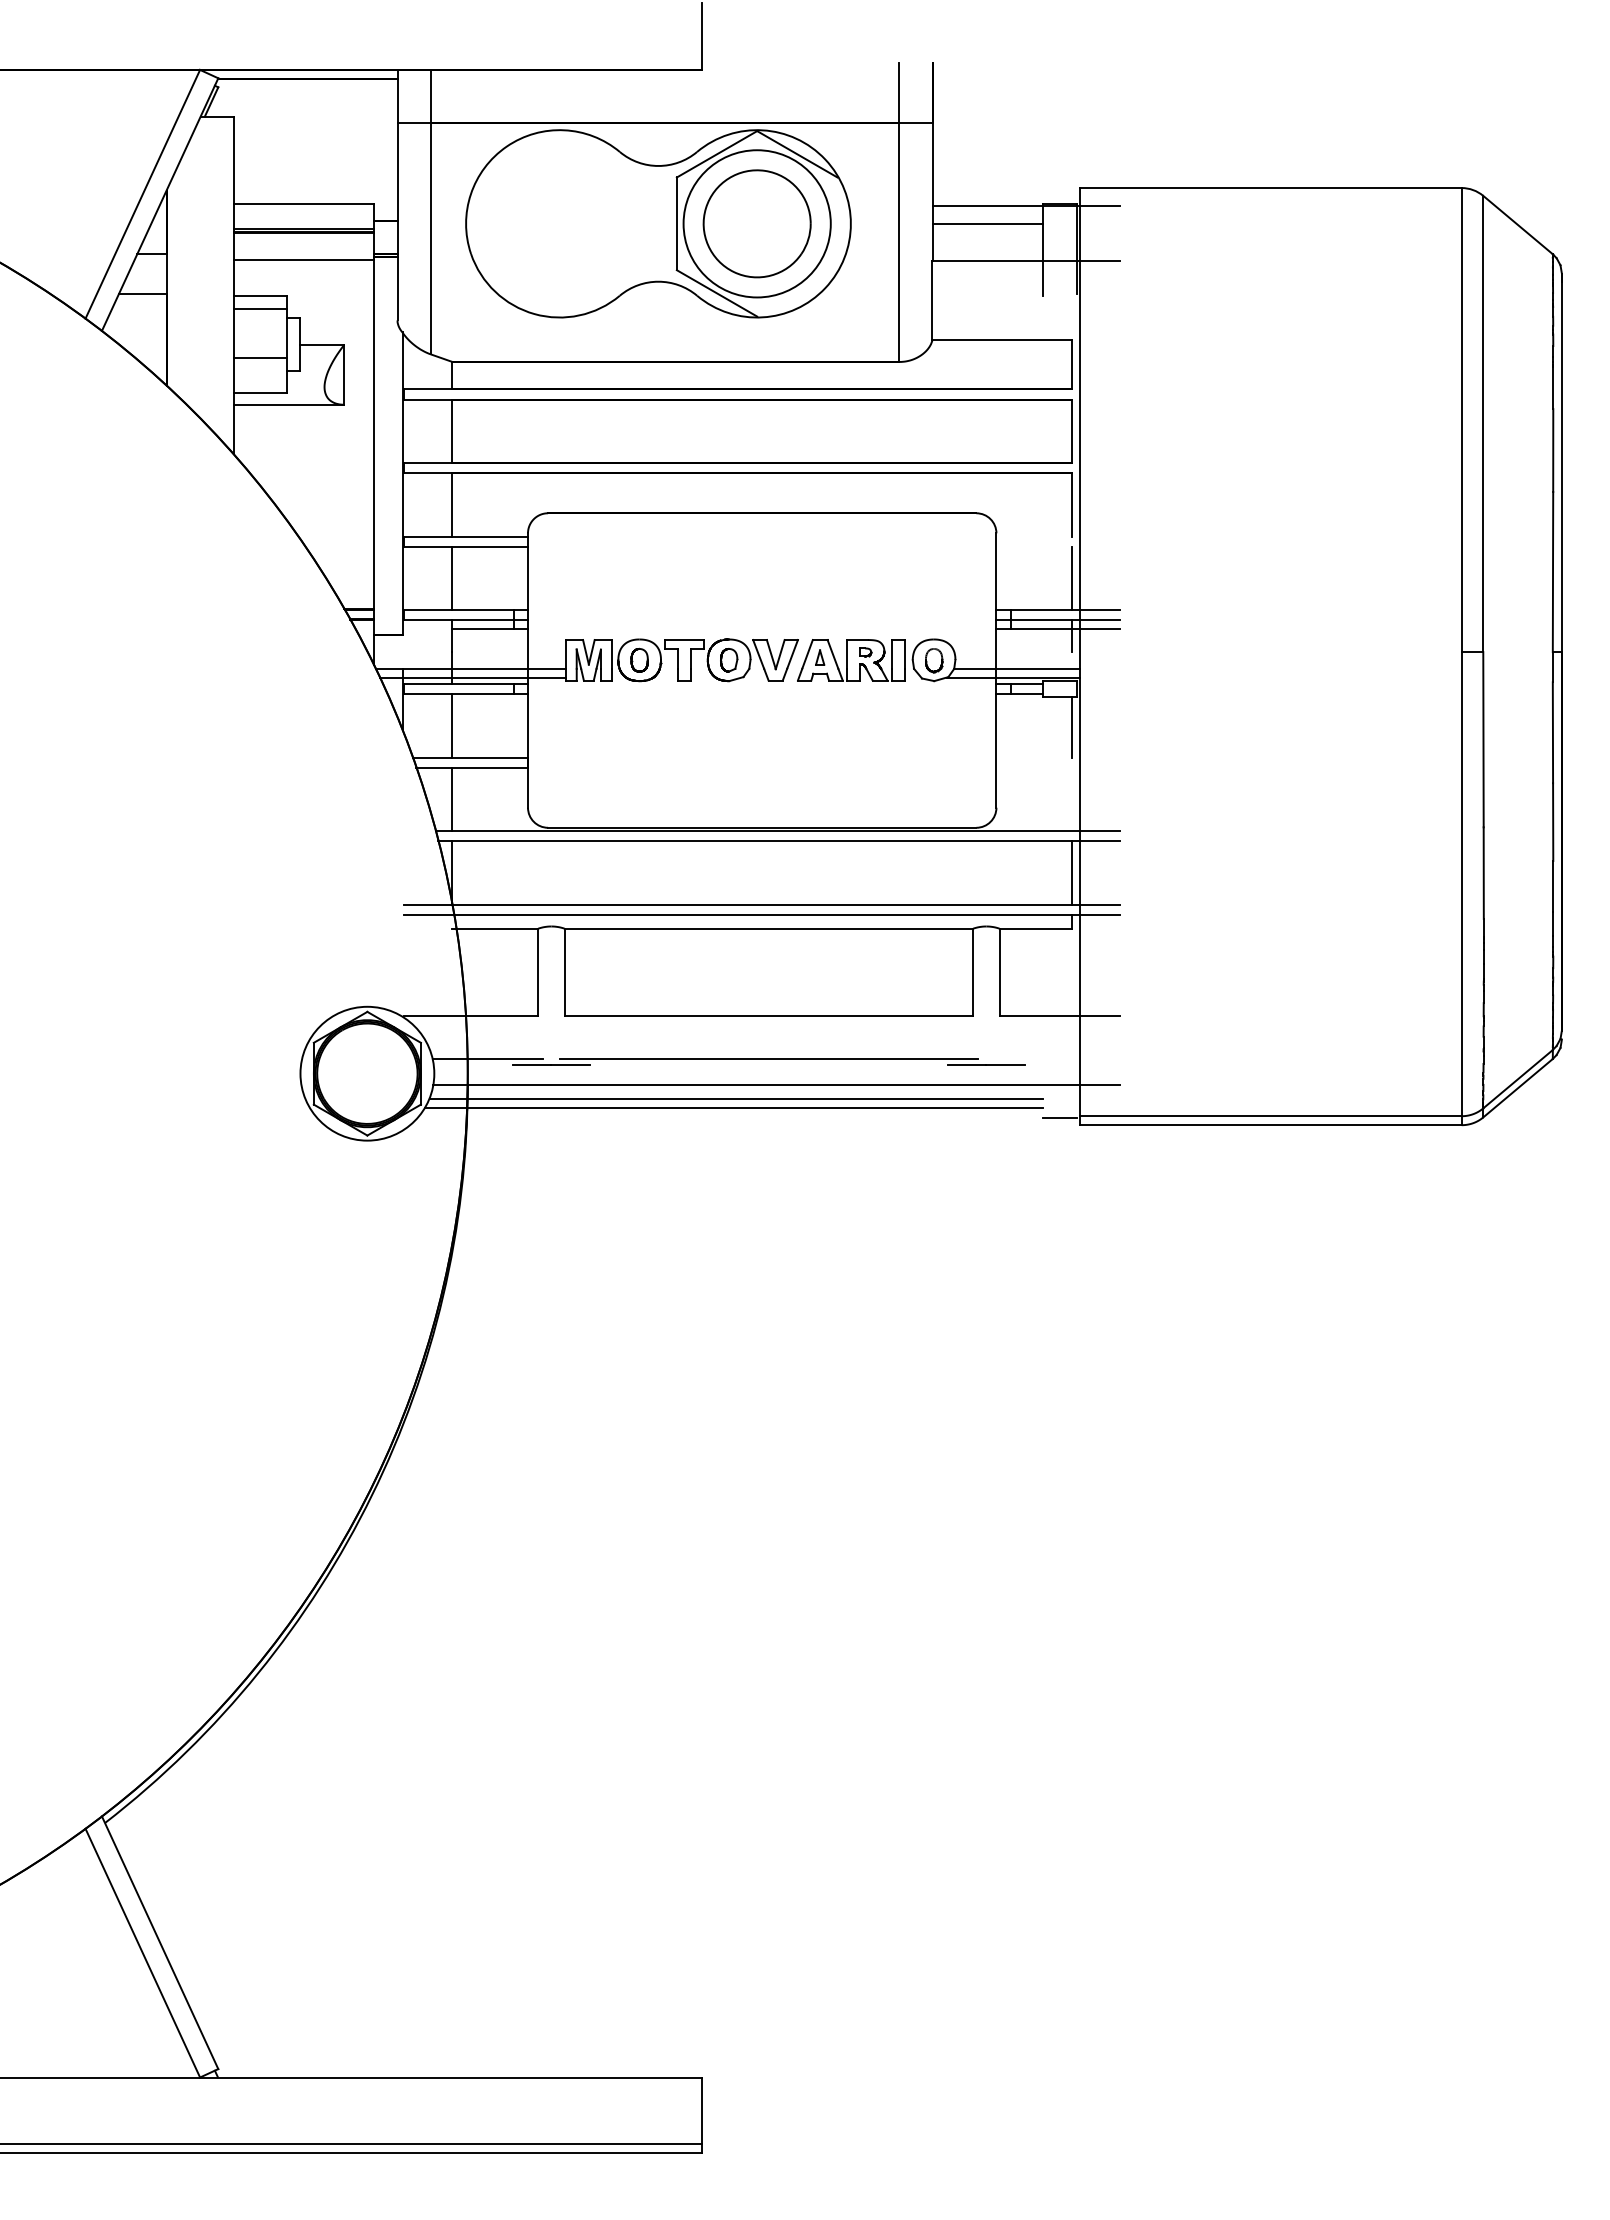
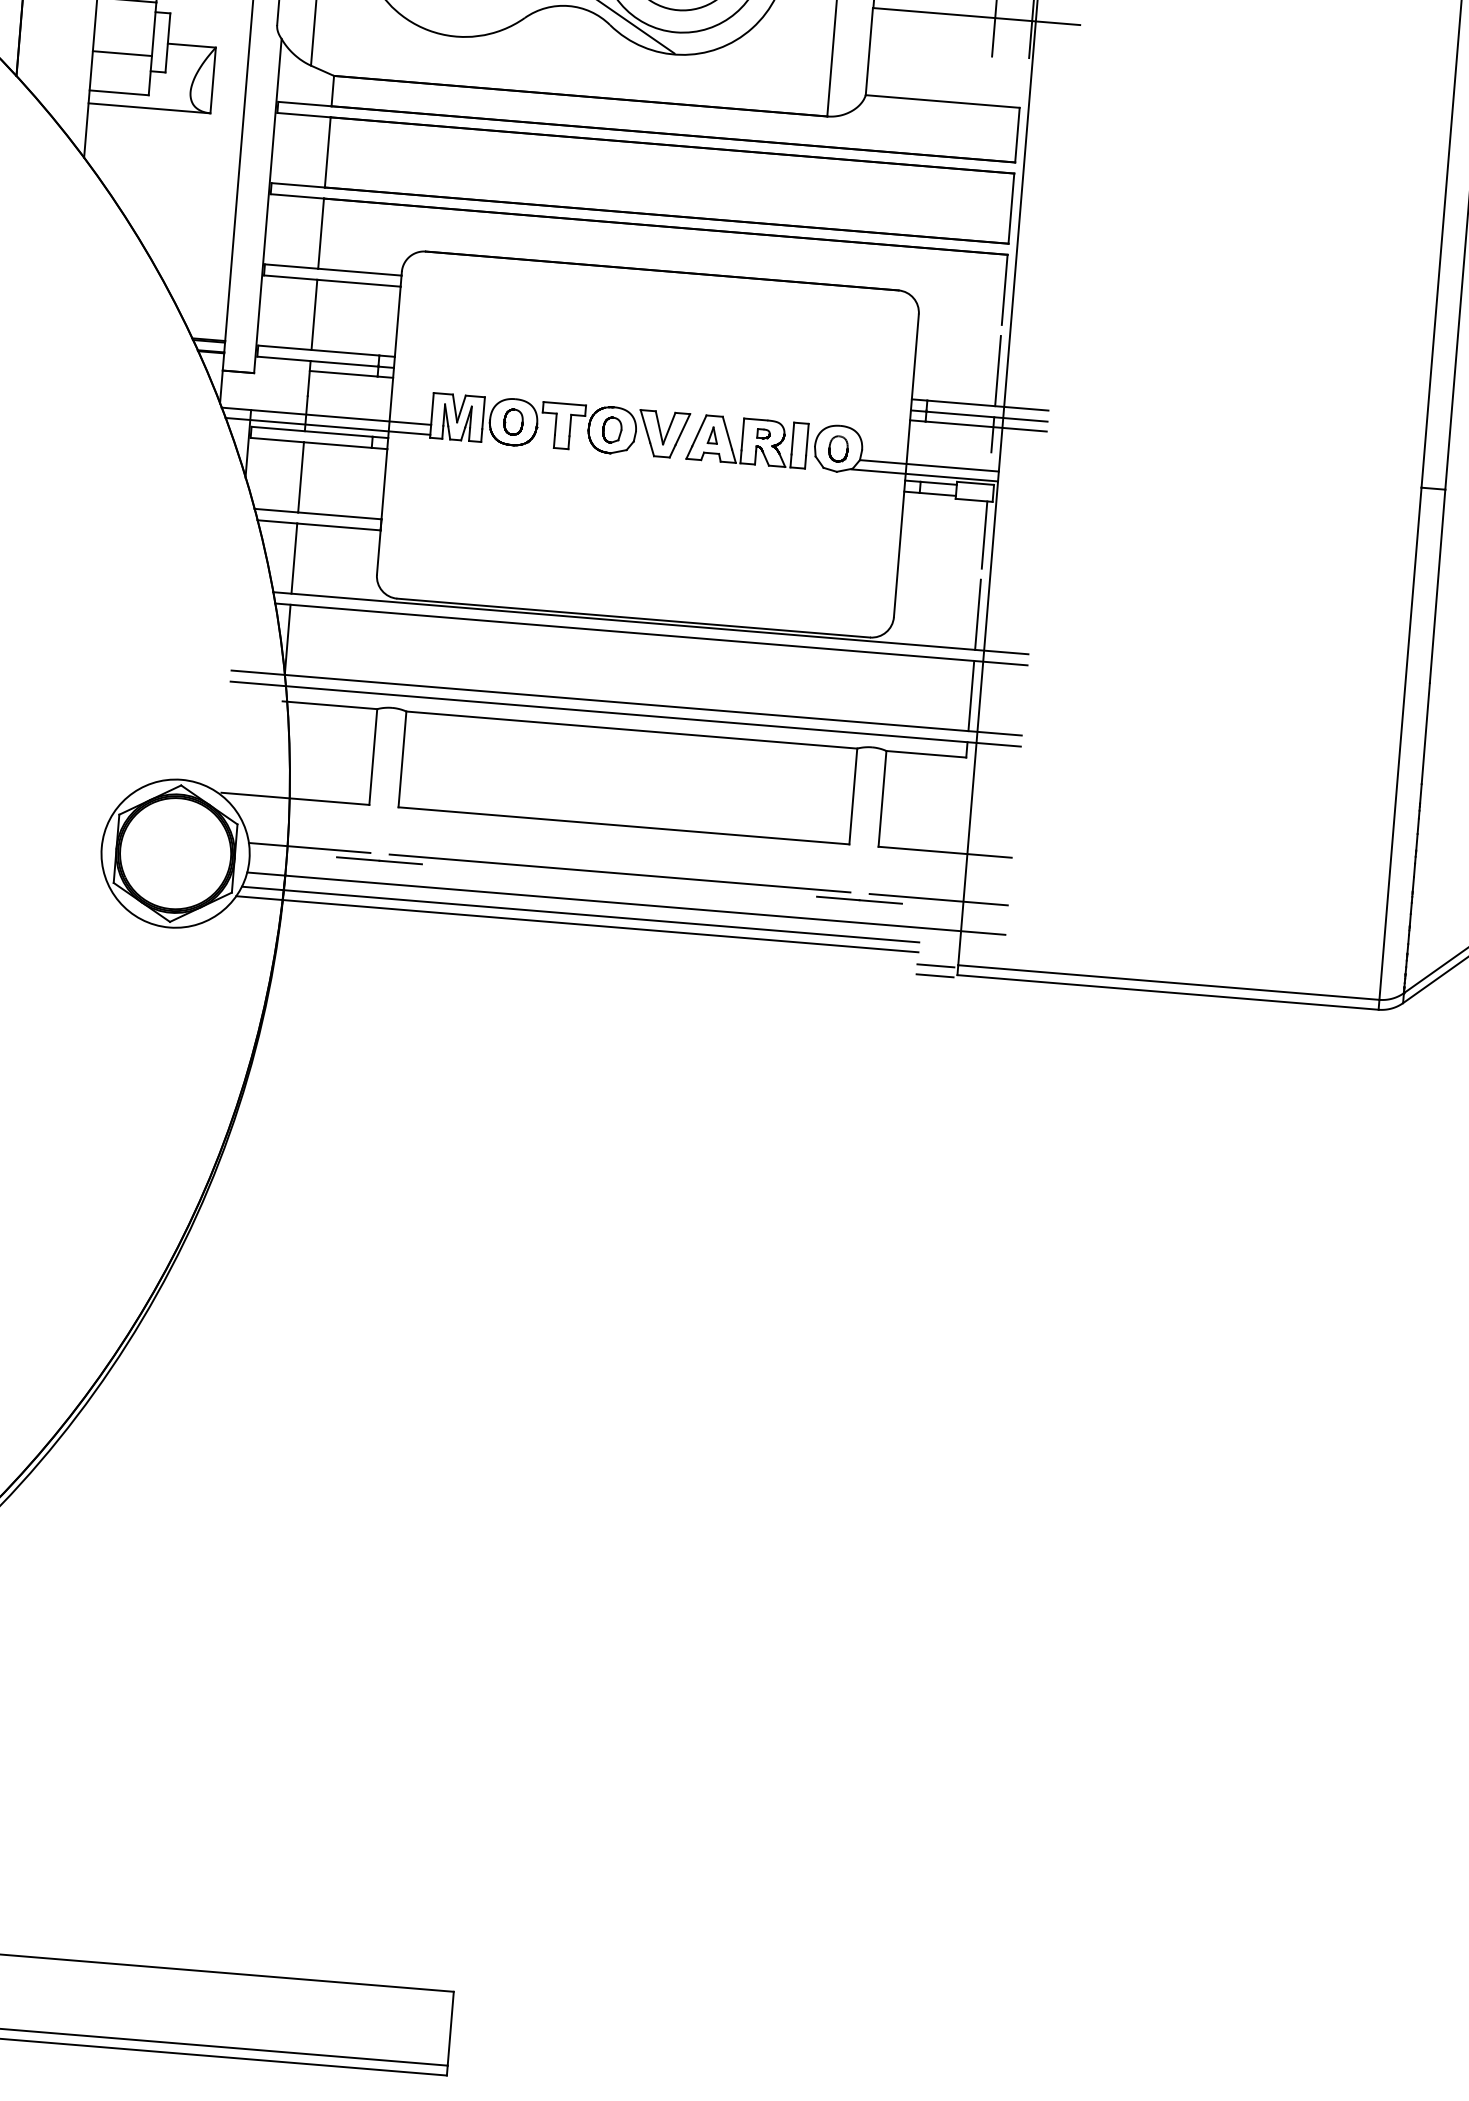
line: (1071, 799) -> (977, 614), added
line: (1057, 1058) -> (938, 899), added
line: (1059, 1127) -> (934, 975), added

